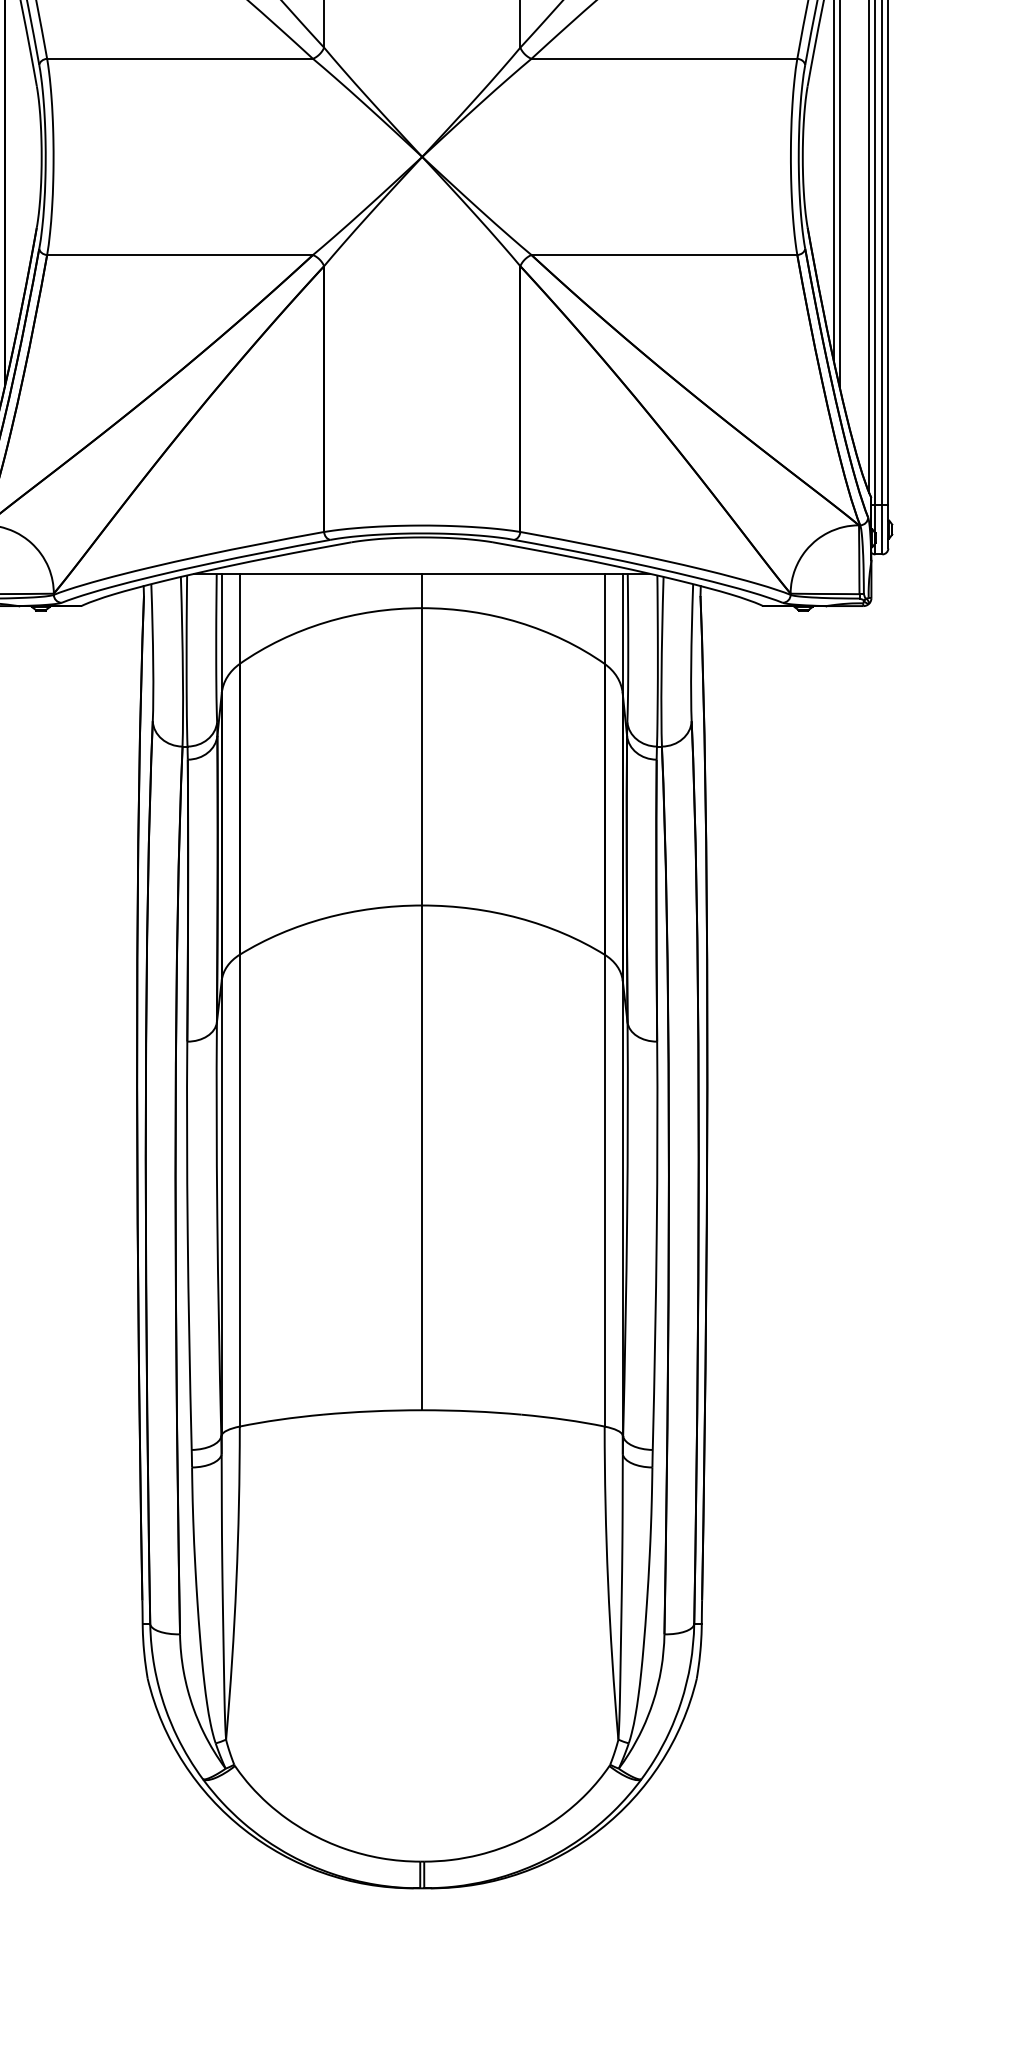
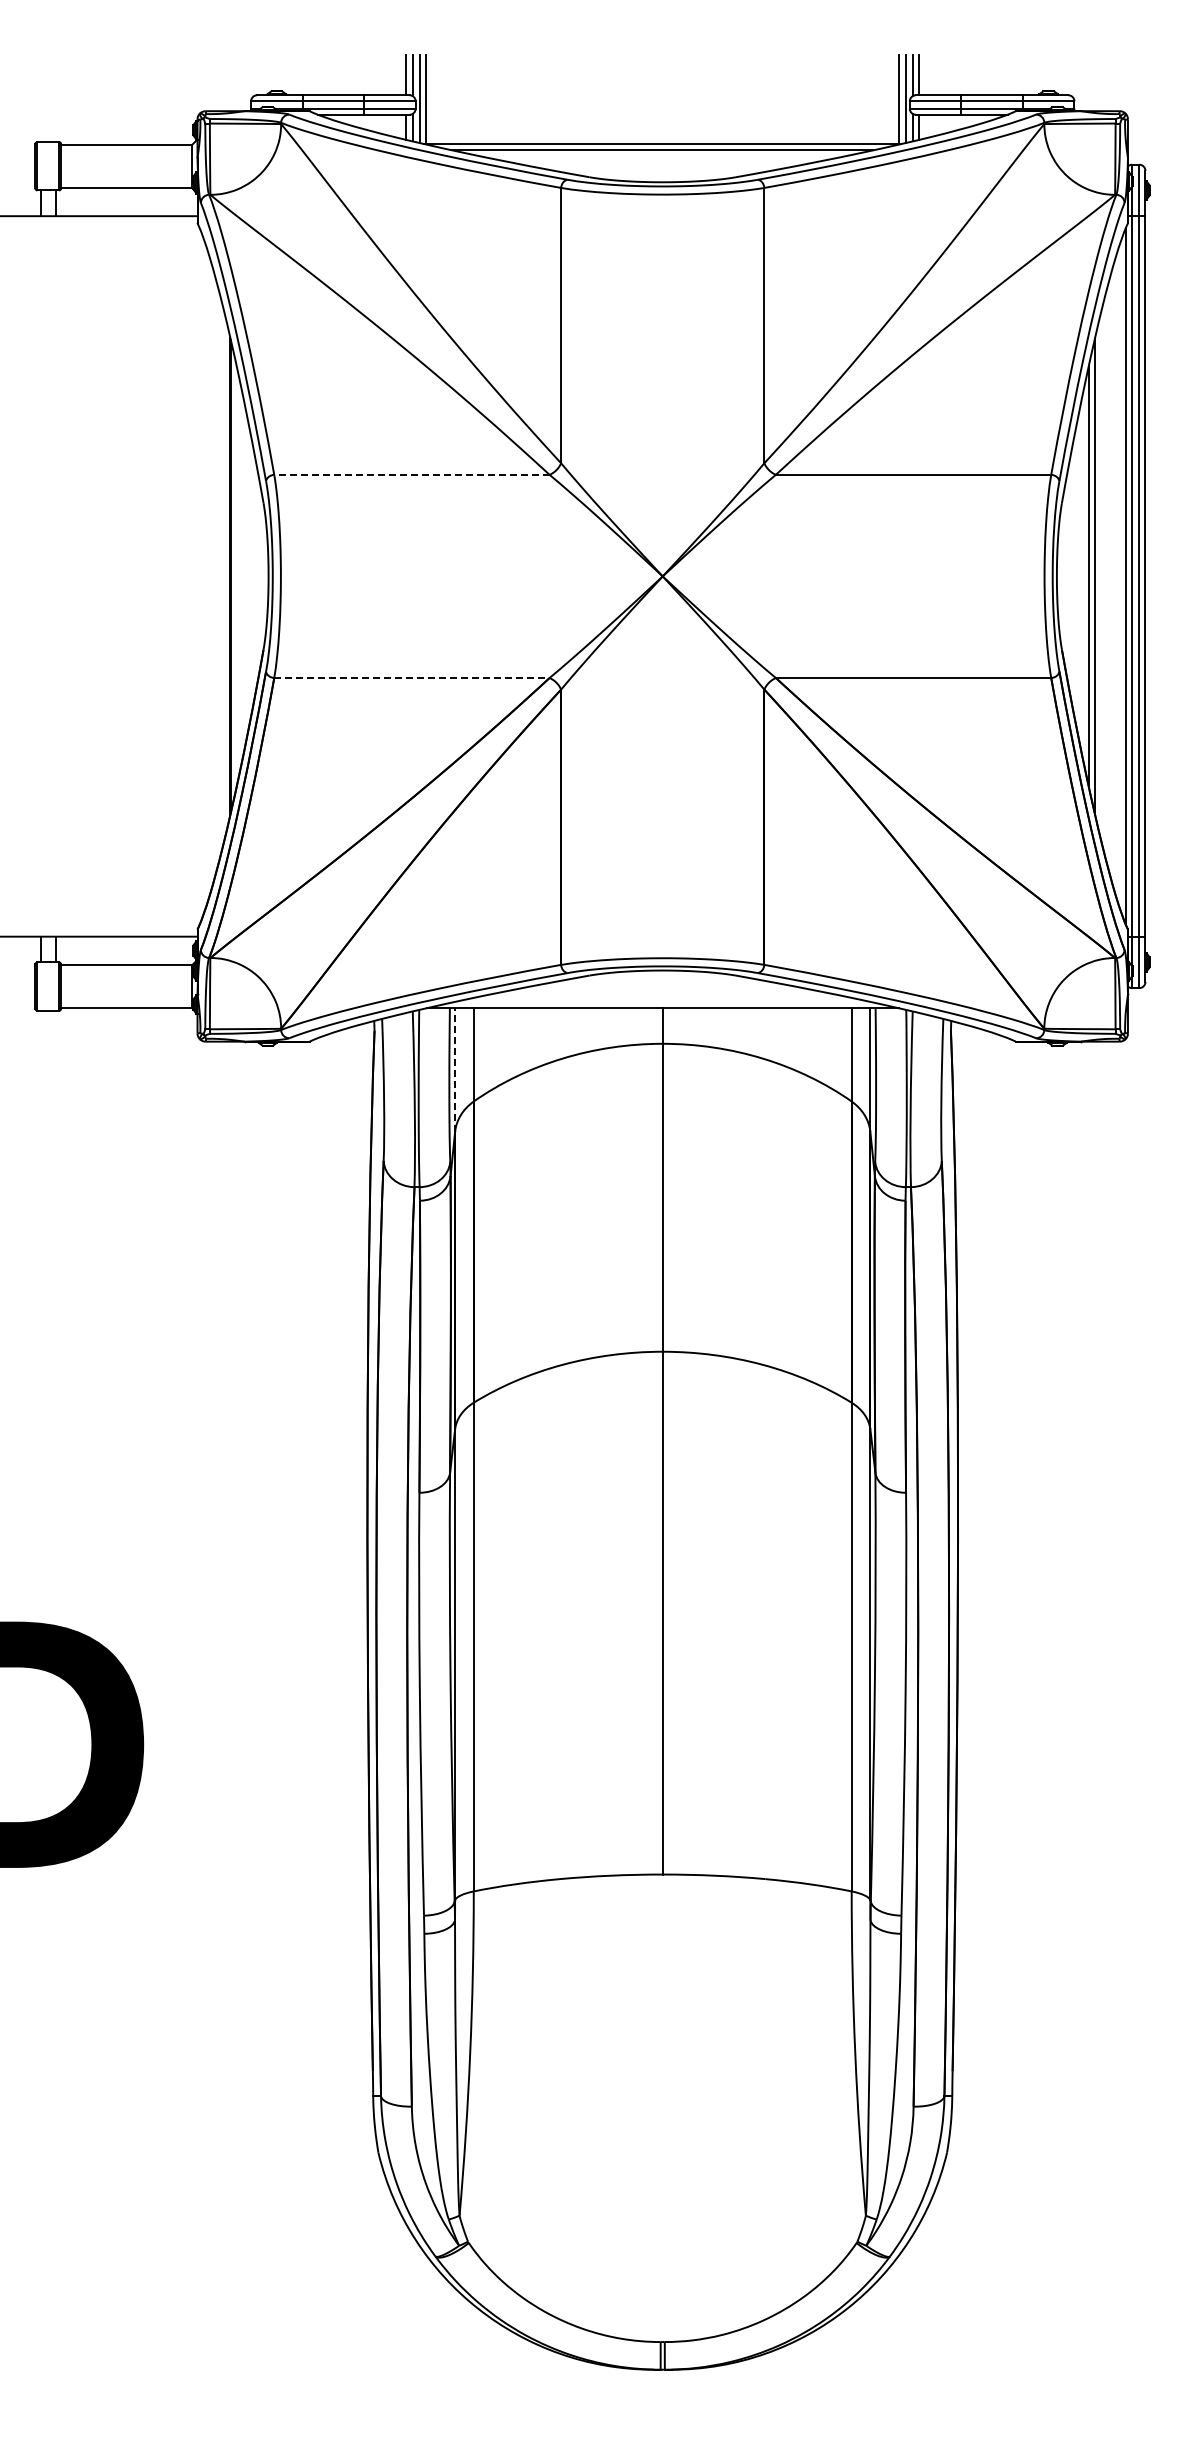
line: (179, 58) -> (411, 474), solid -> dashed
line: (179, 255) -> (411, 678), solid -> dashed
line: (222, 633) -> (455, 1070), solid -> dashed

